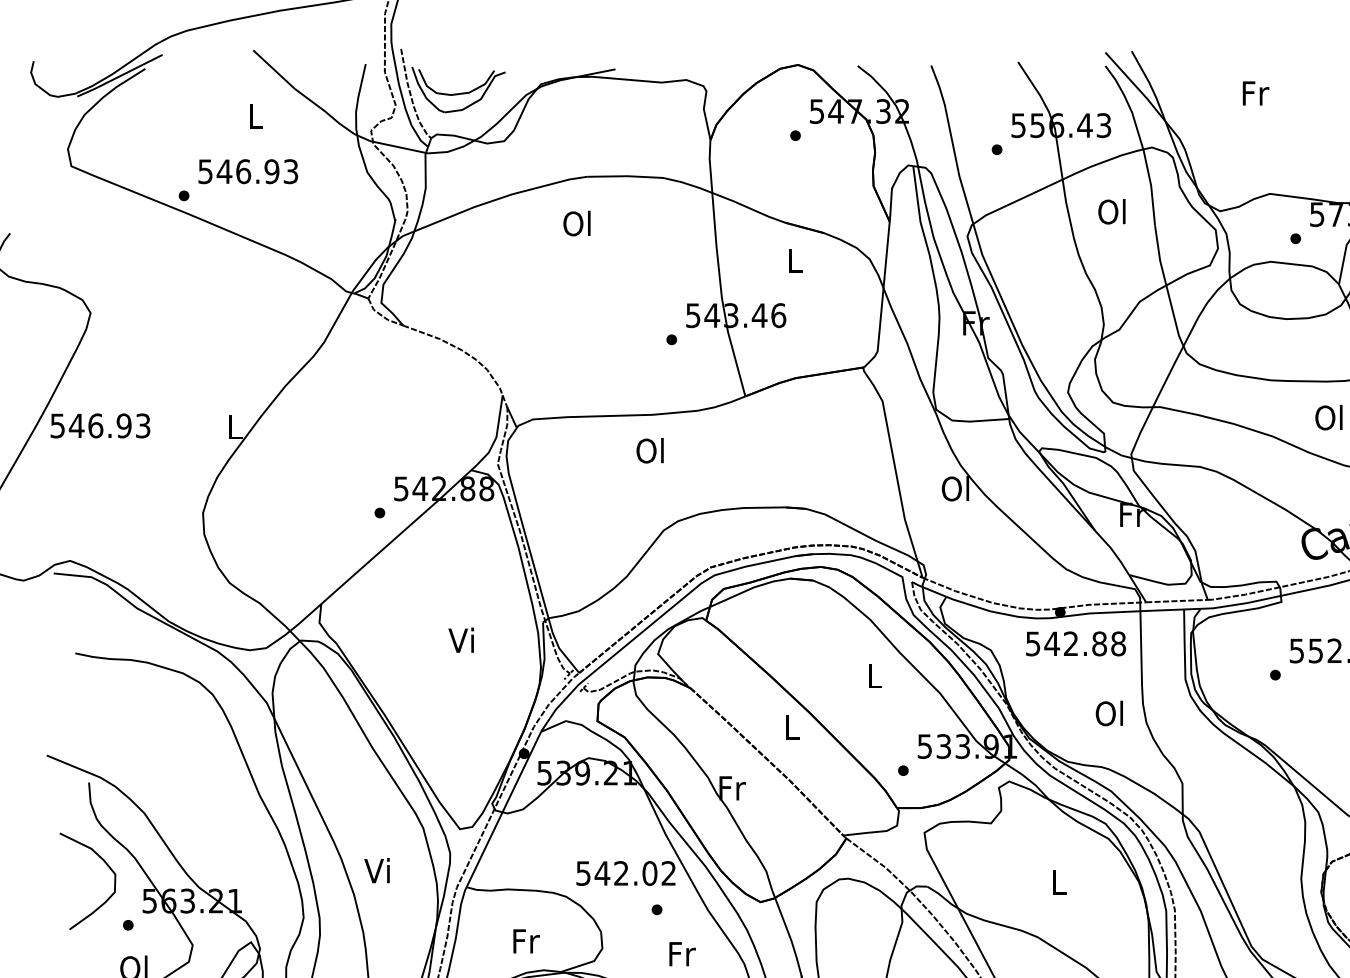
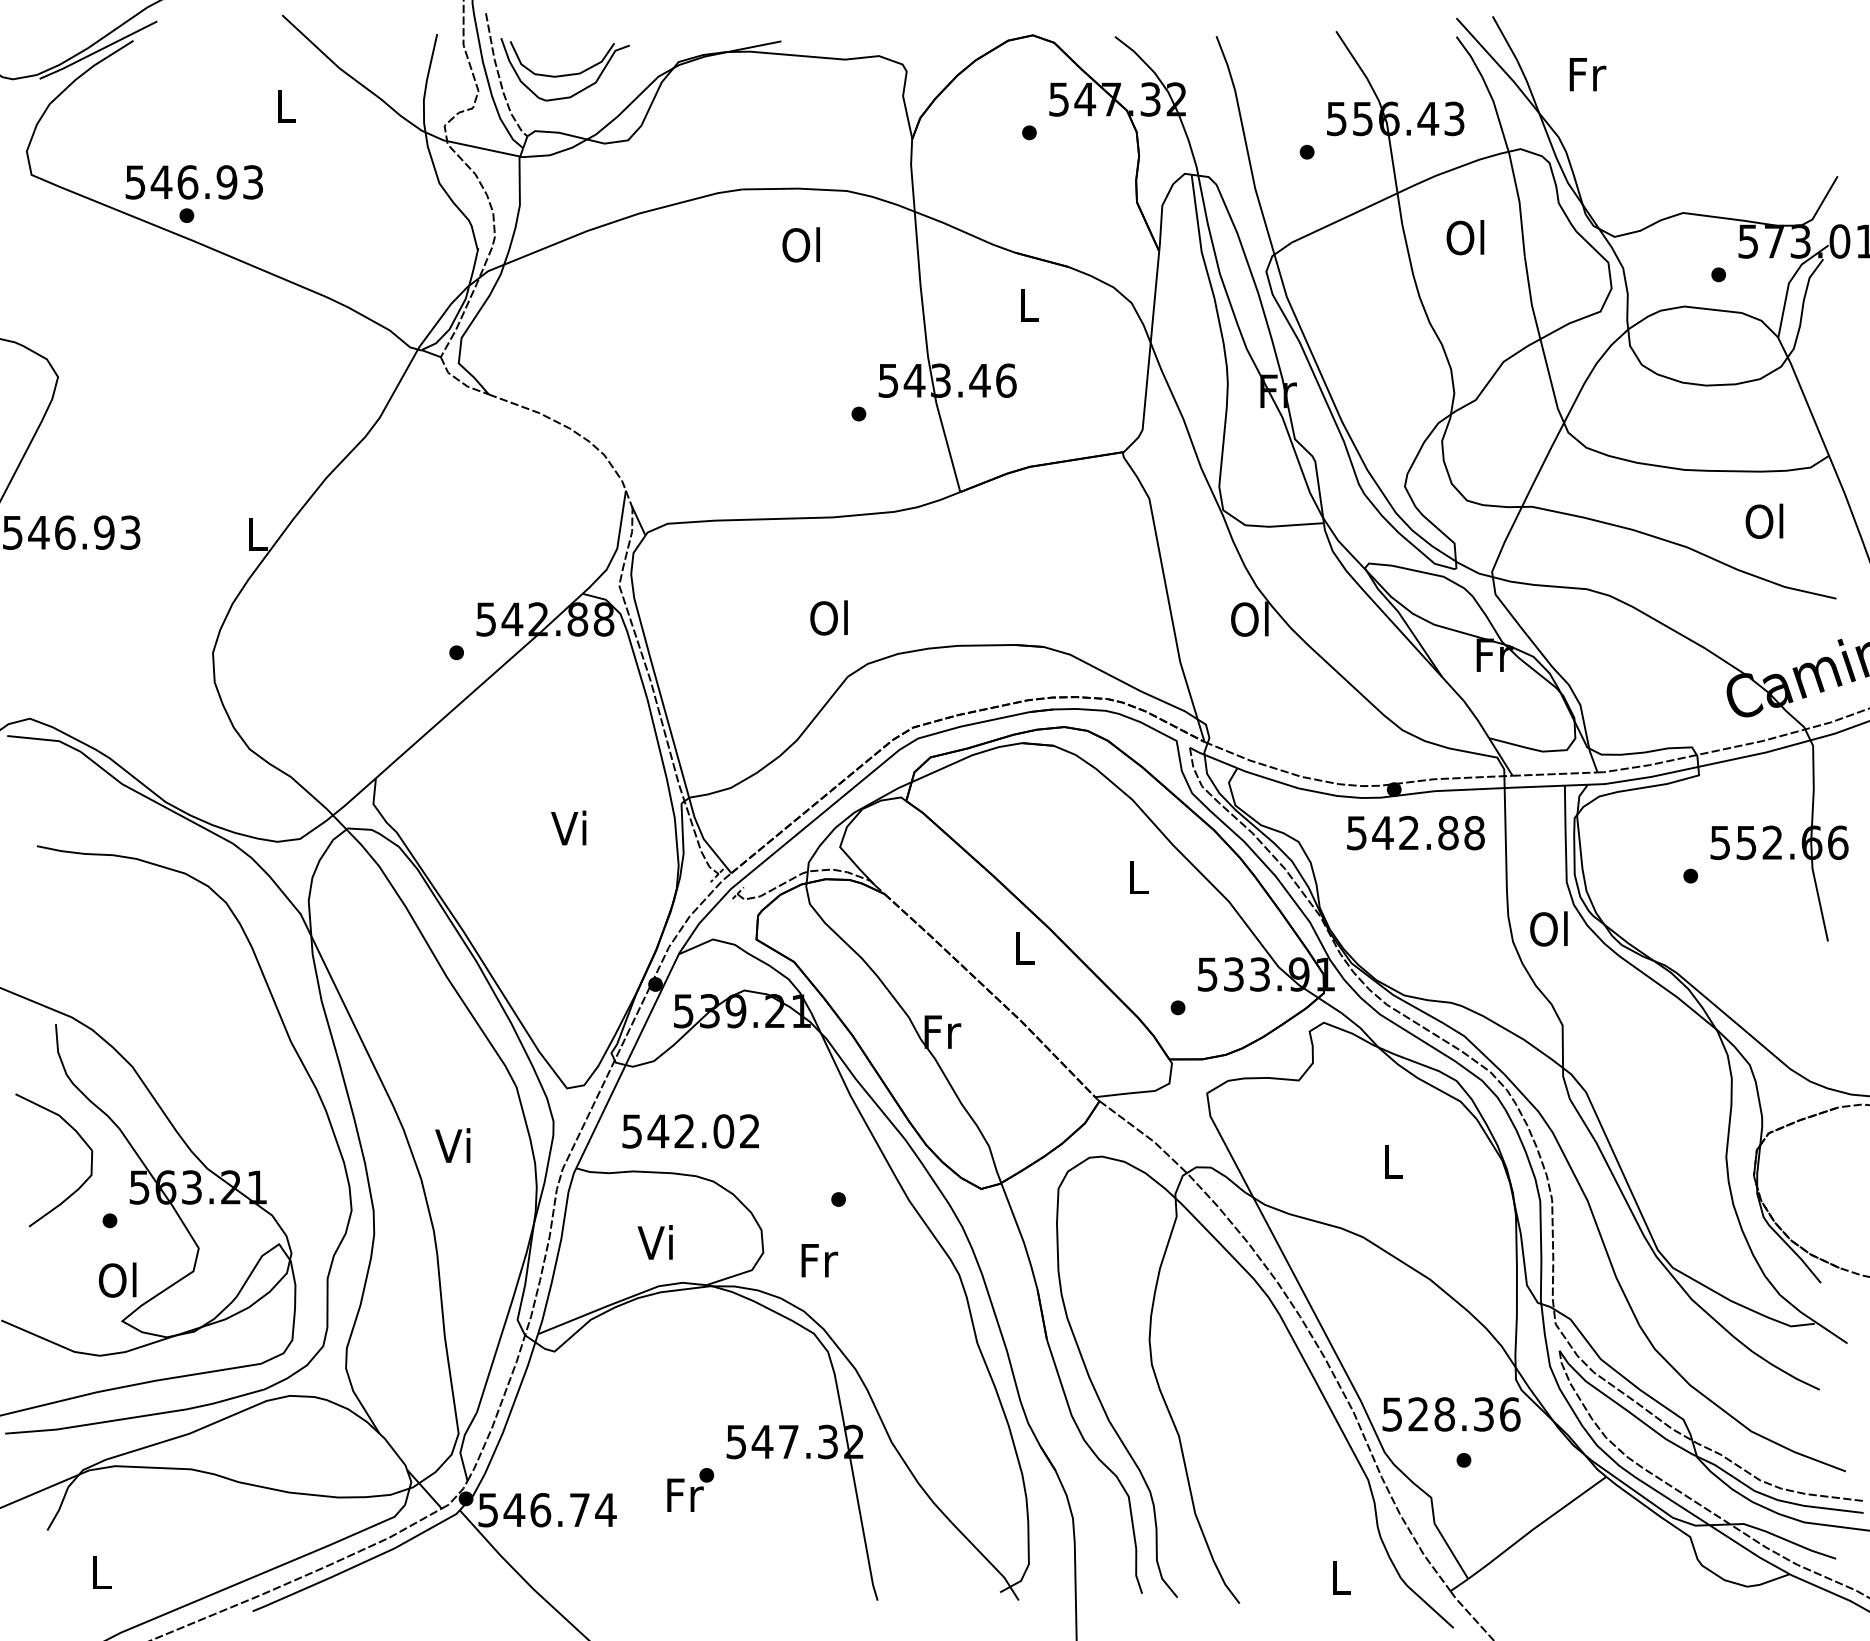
text: (1255, 93) -> (1587, 74), moved
text: (247, 171) -> (193, 182), moved
text: (576, 223) -> (800, 244), moved
text: (649, 450) -> (828, 617), moved
text: (1109, 713) -> (1548, 928), moved
text: (625, 873) -> (690, 1131), moved
text: (525, 941) -> (657, 1242), Fr -> Vi
text: (682, 954) -> (819, 1260), moved

